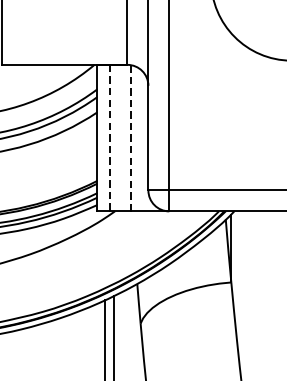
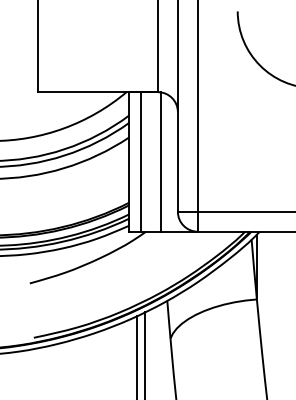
line: (110, 137) -> (141, 161), dashed -> solid
line: (131, 138) -> (161, 162), dashed -> solid

